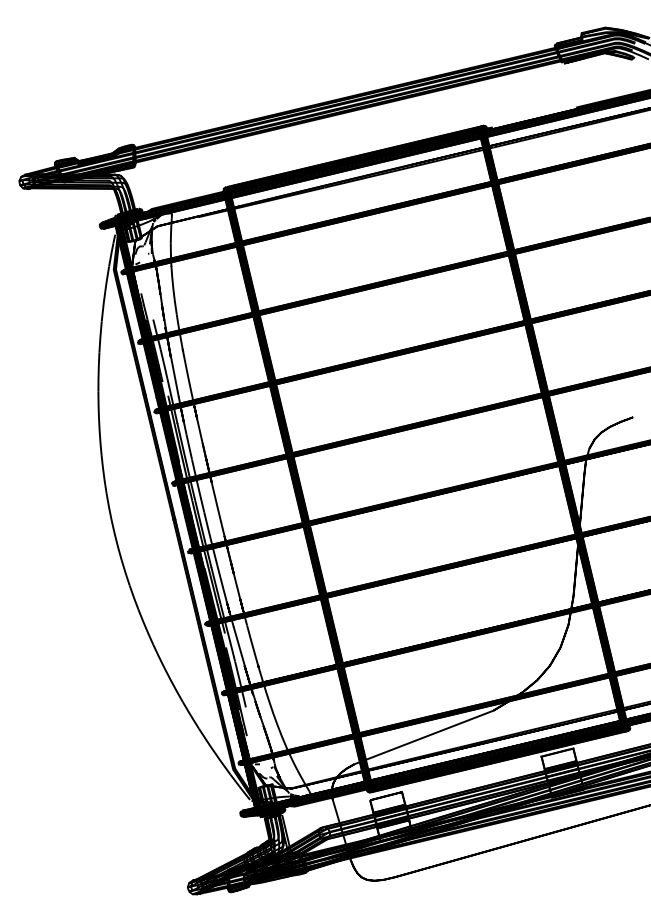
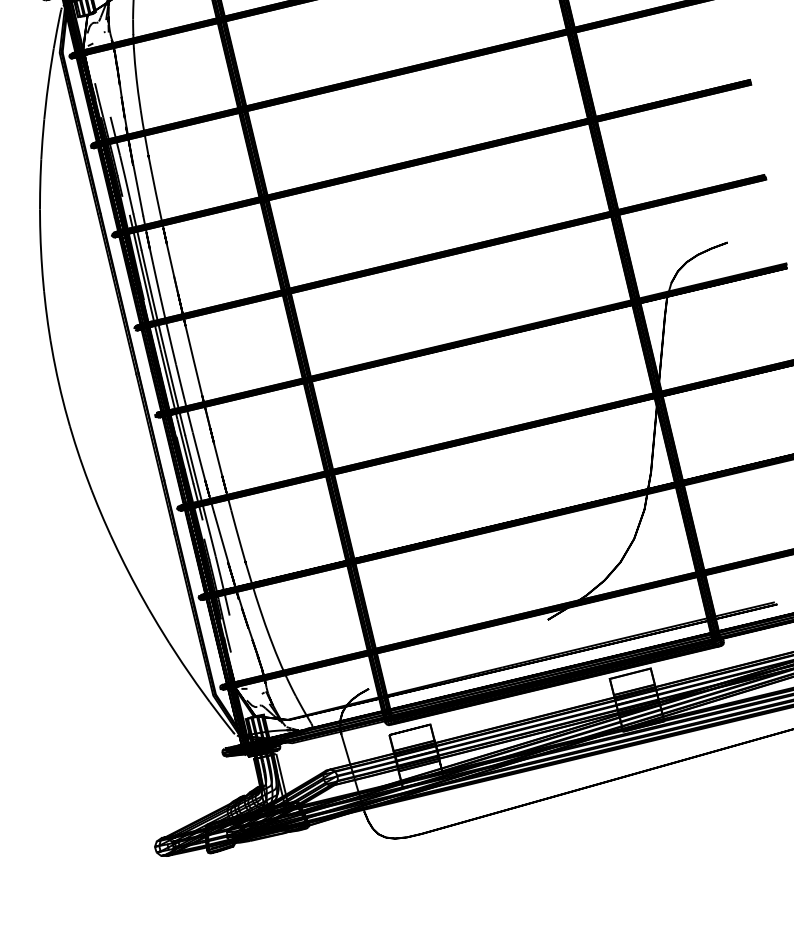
line: (423, 737) -> (458, 654), removed

